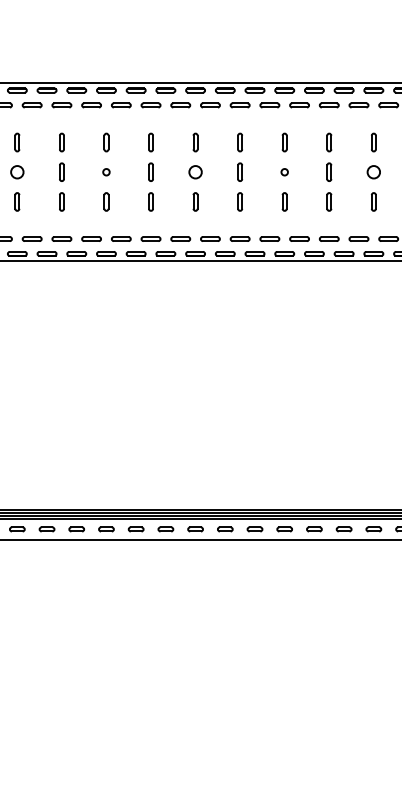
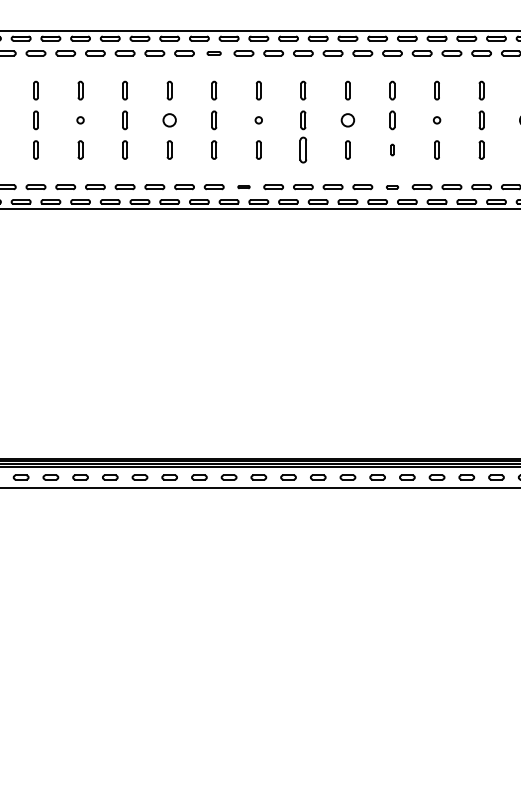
part: (61, 105) -> (213, 53), size x0.7
part: (151, 201) -> (303, 149), size x1.4
part: (240, 201) -> (392, 149), size x0.6
part: (91, 238) -> (243, 186), size x0.6
part: (240, 239) -> (392, 187), size x0.6

